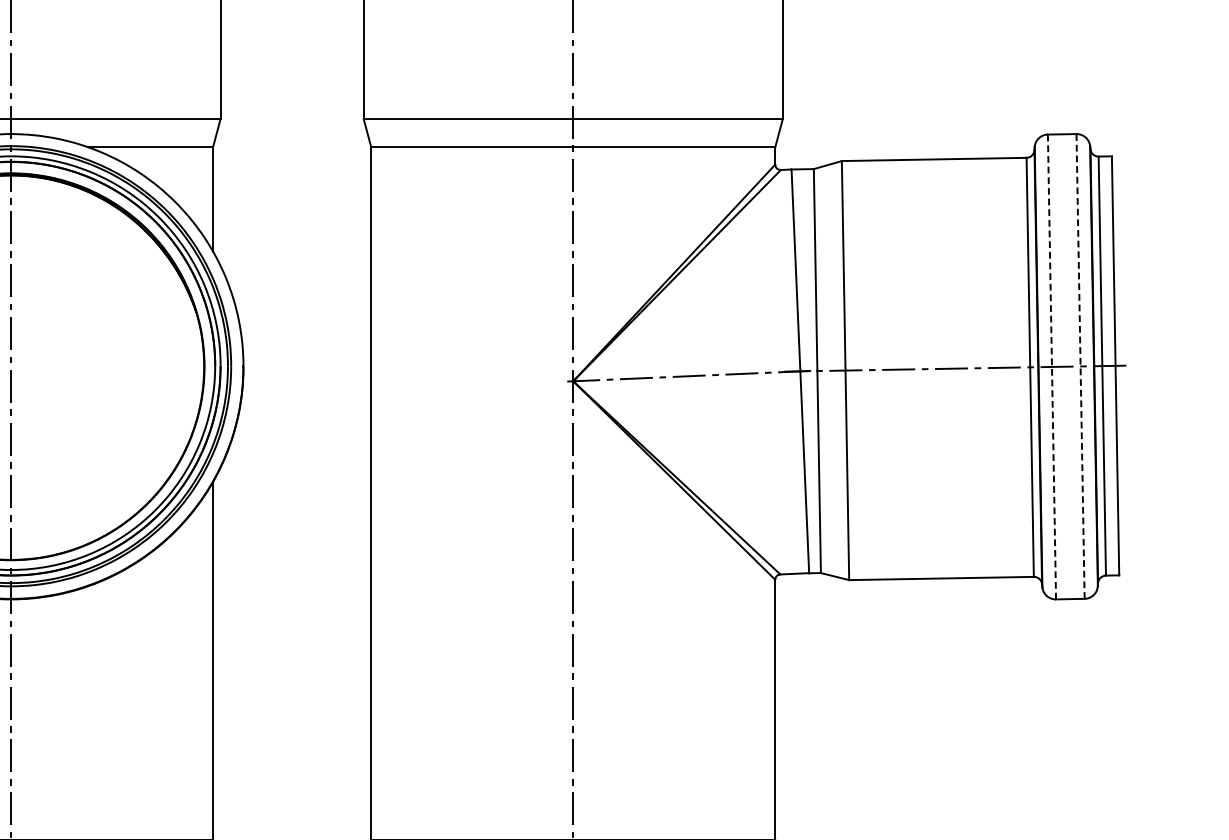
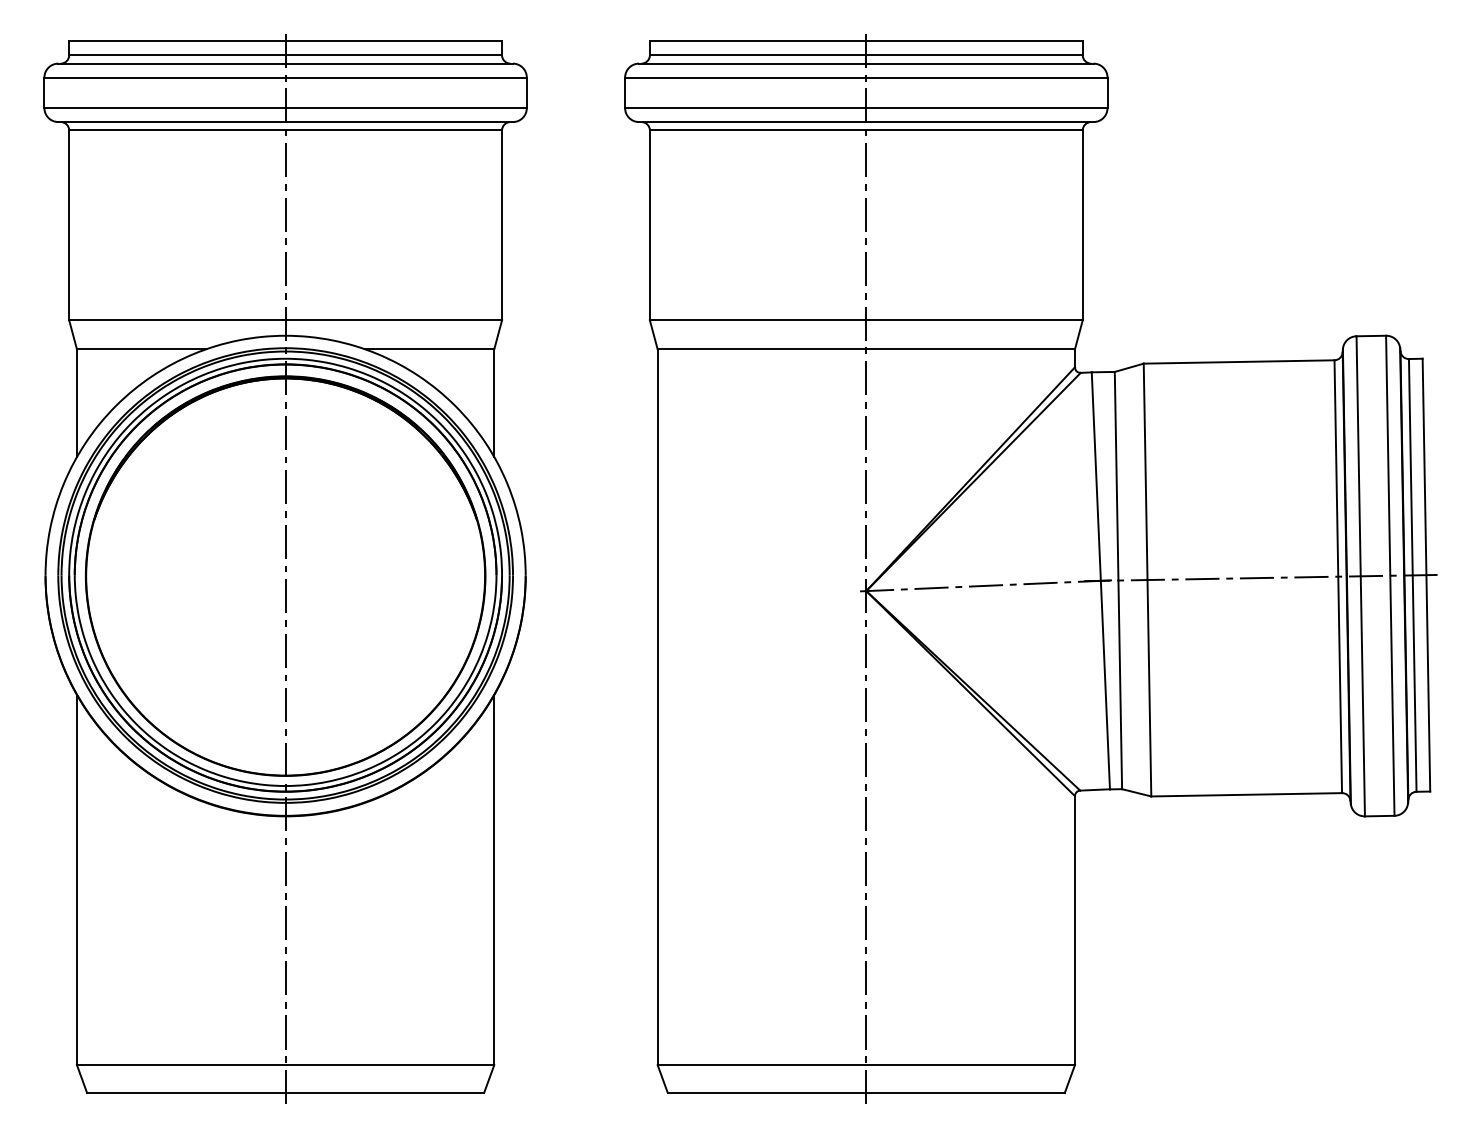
line: (1051, 366) -> (1360, 575), dashed -> solid
line: (1080, 366) -> (1390, 575), dashed -> solid

